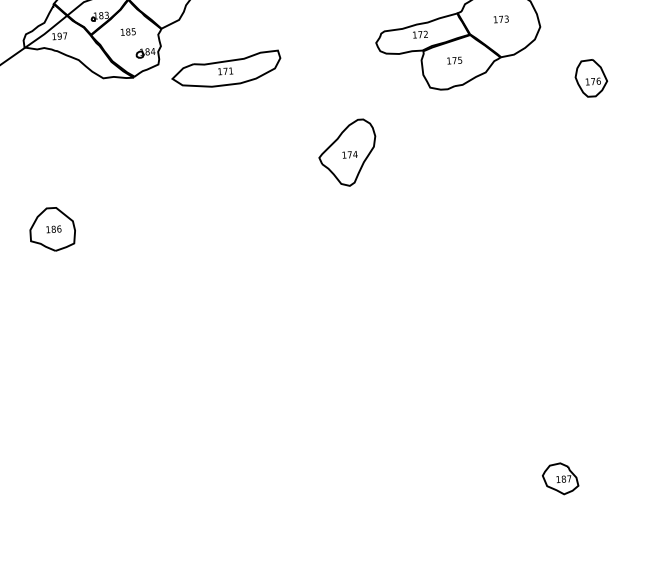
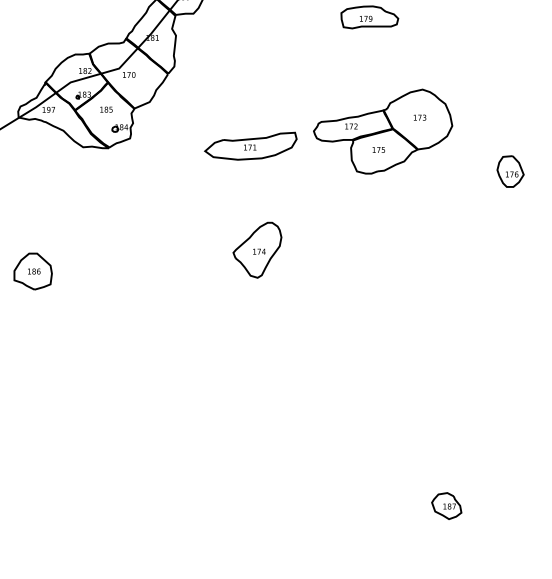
part: (225, 68) -> (250, 145), moved
part: (591, 78) -> (510, 171), moved
part: (347, 152) -> (257, 249), moved

